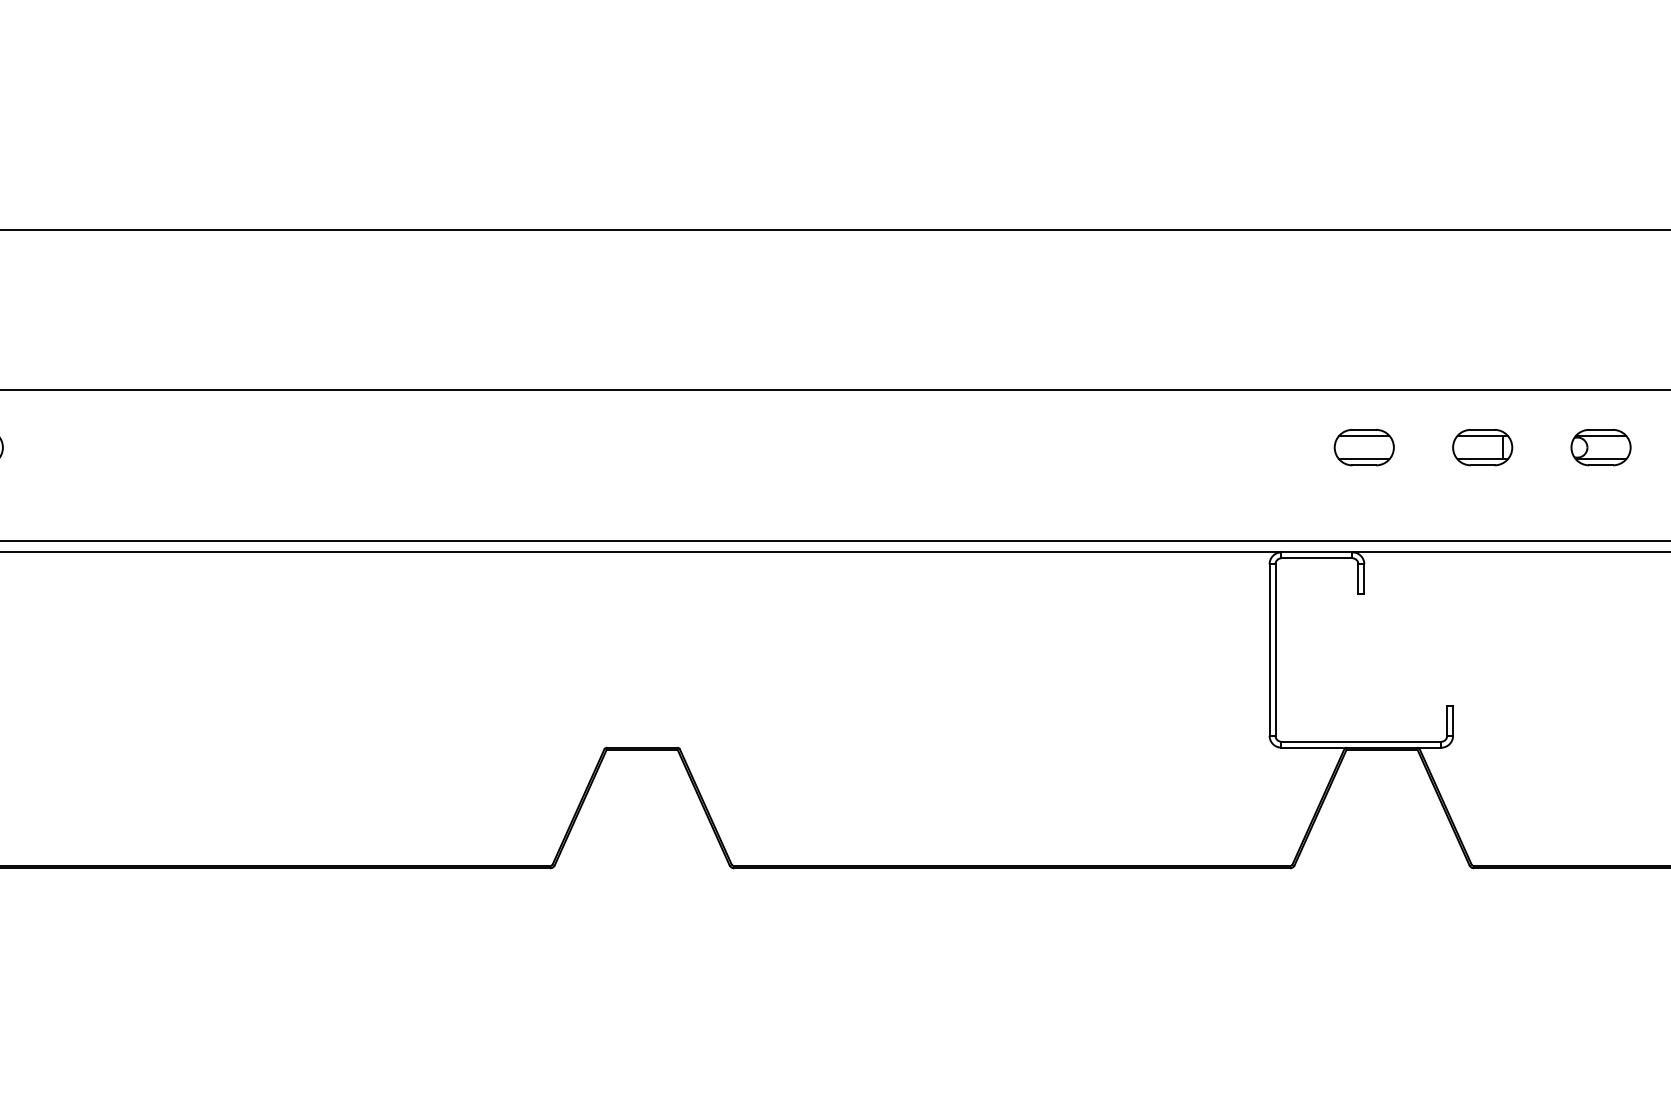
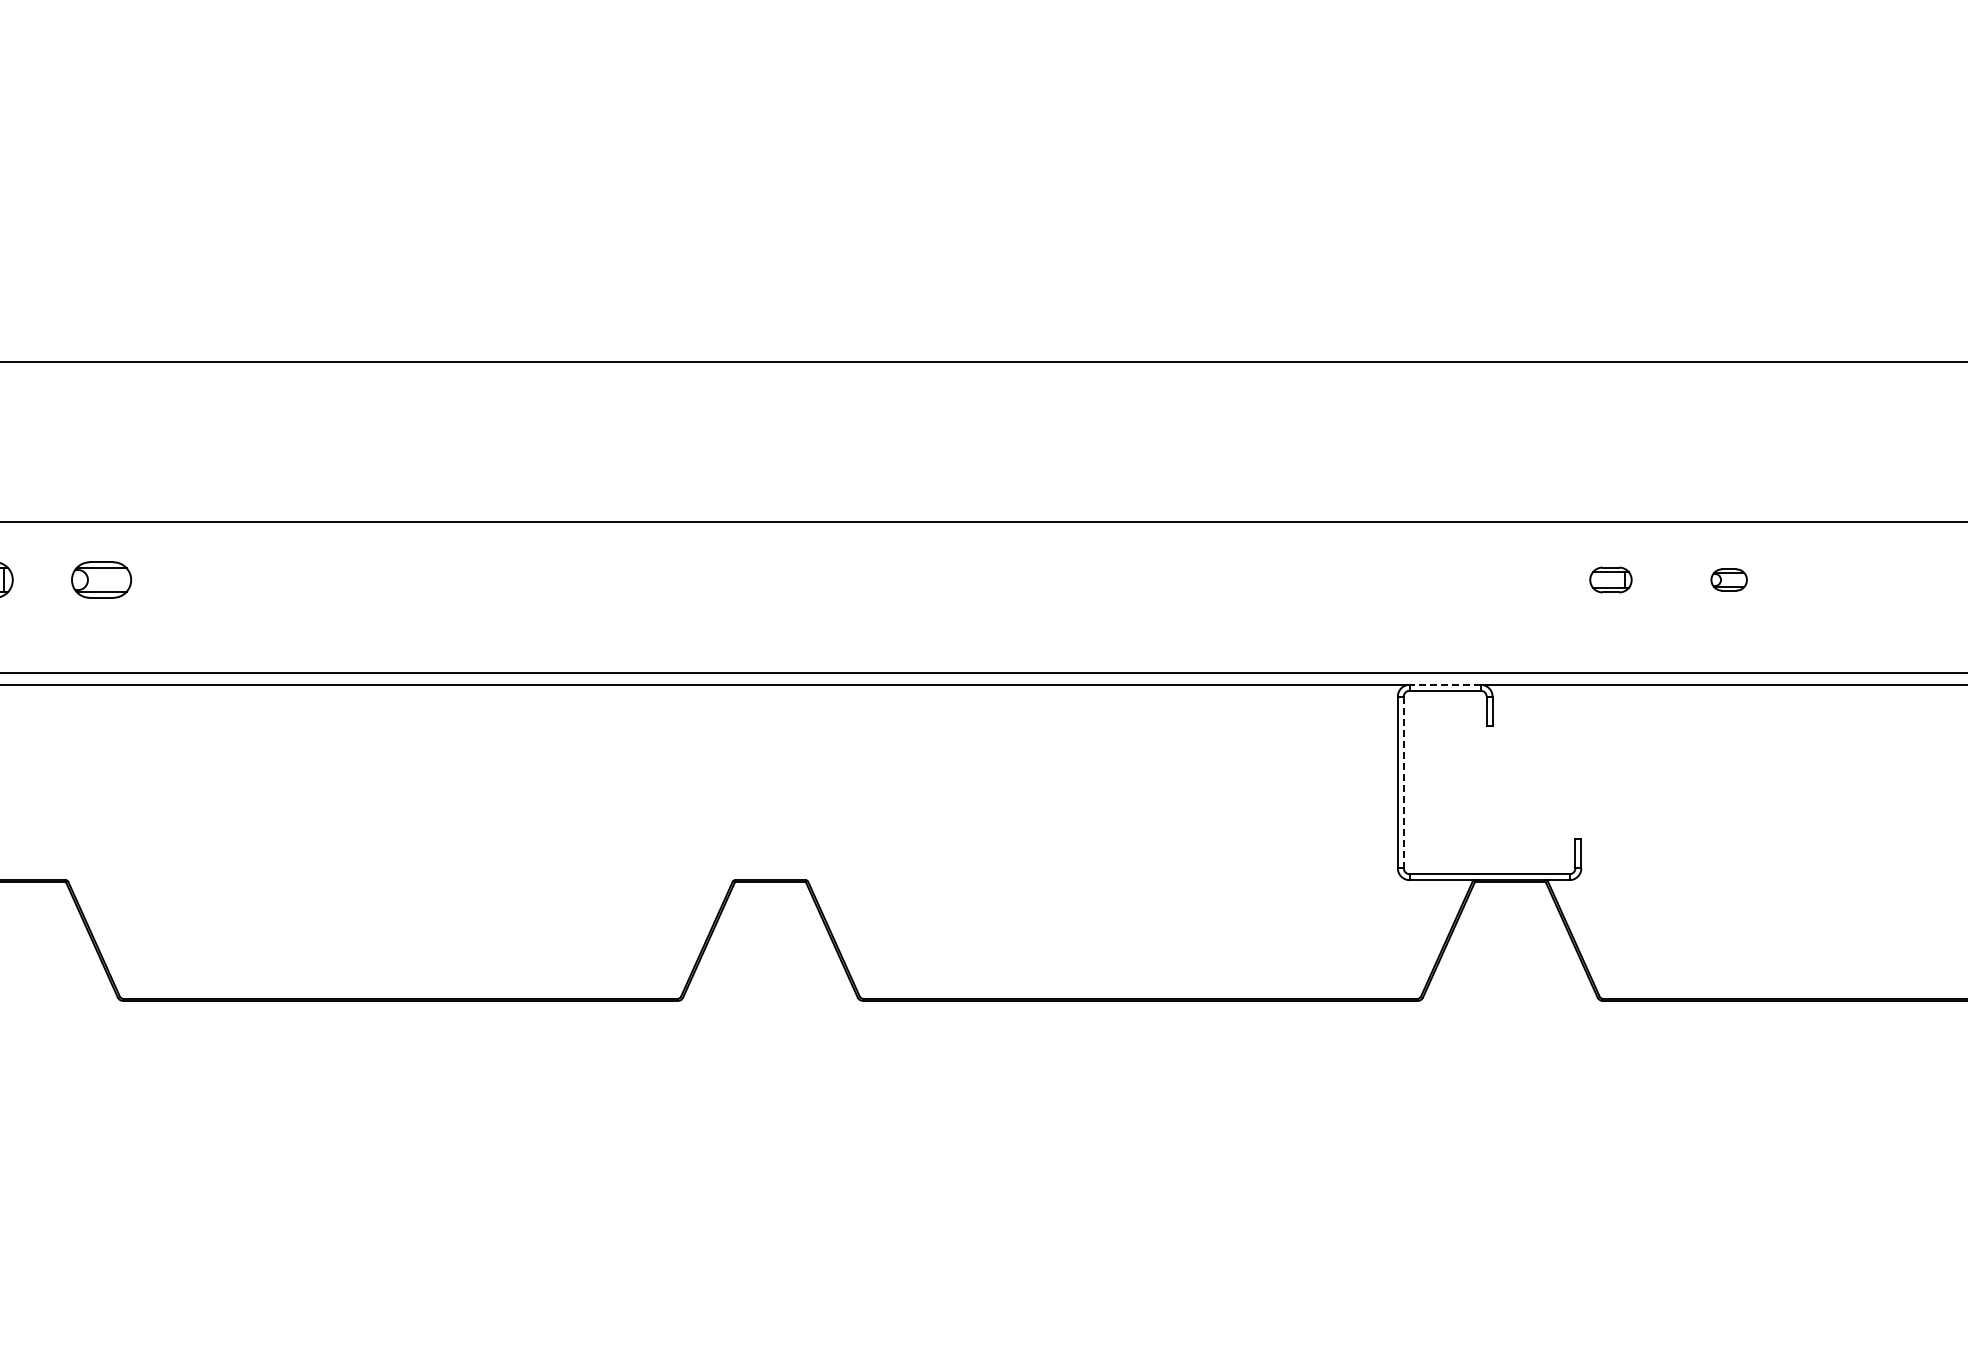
part: (1364, 447) -> (1492, 579), removed
part: (1482, 447) -> (1610, 579), size x0.7
part: (1600, 447) -> (1728, 579), size x0.6
line: (1317, 552) -> (1445, 684), solid -> dashed
line: (1275, 650) -> (1403, 782), solid -> dashed

